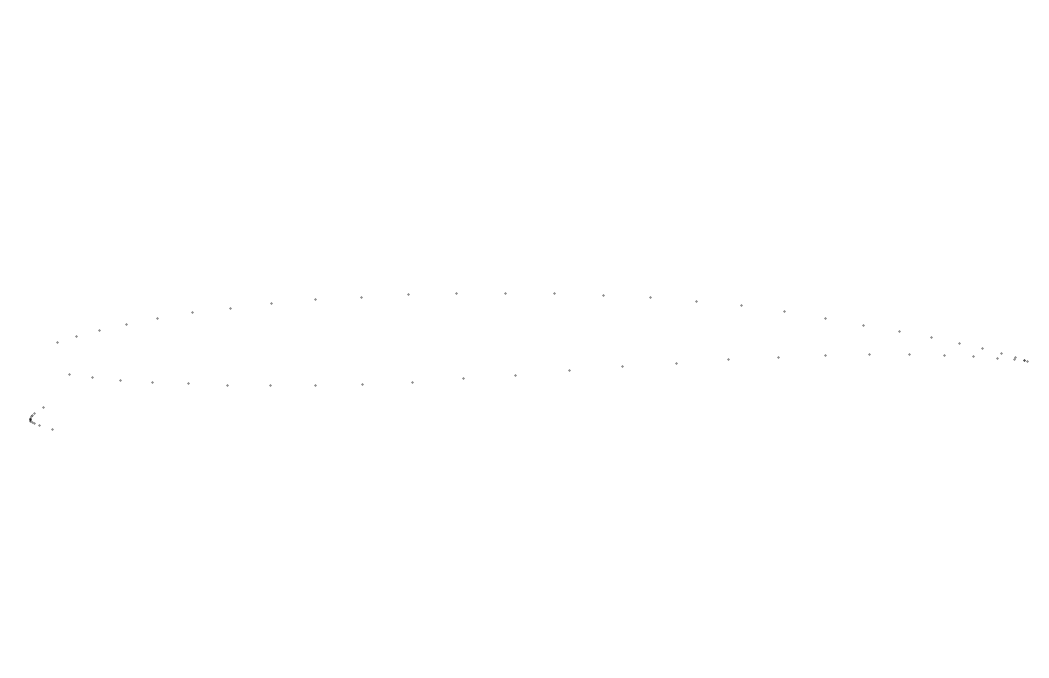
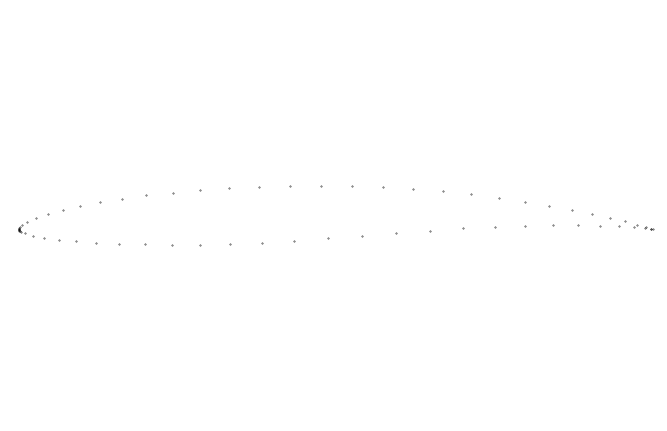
part: (41, 419) -> (26, 229), moved

